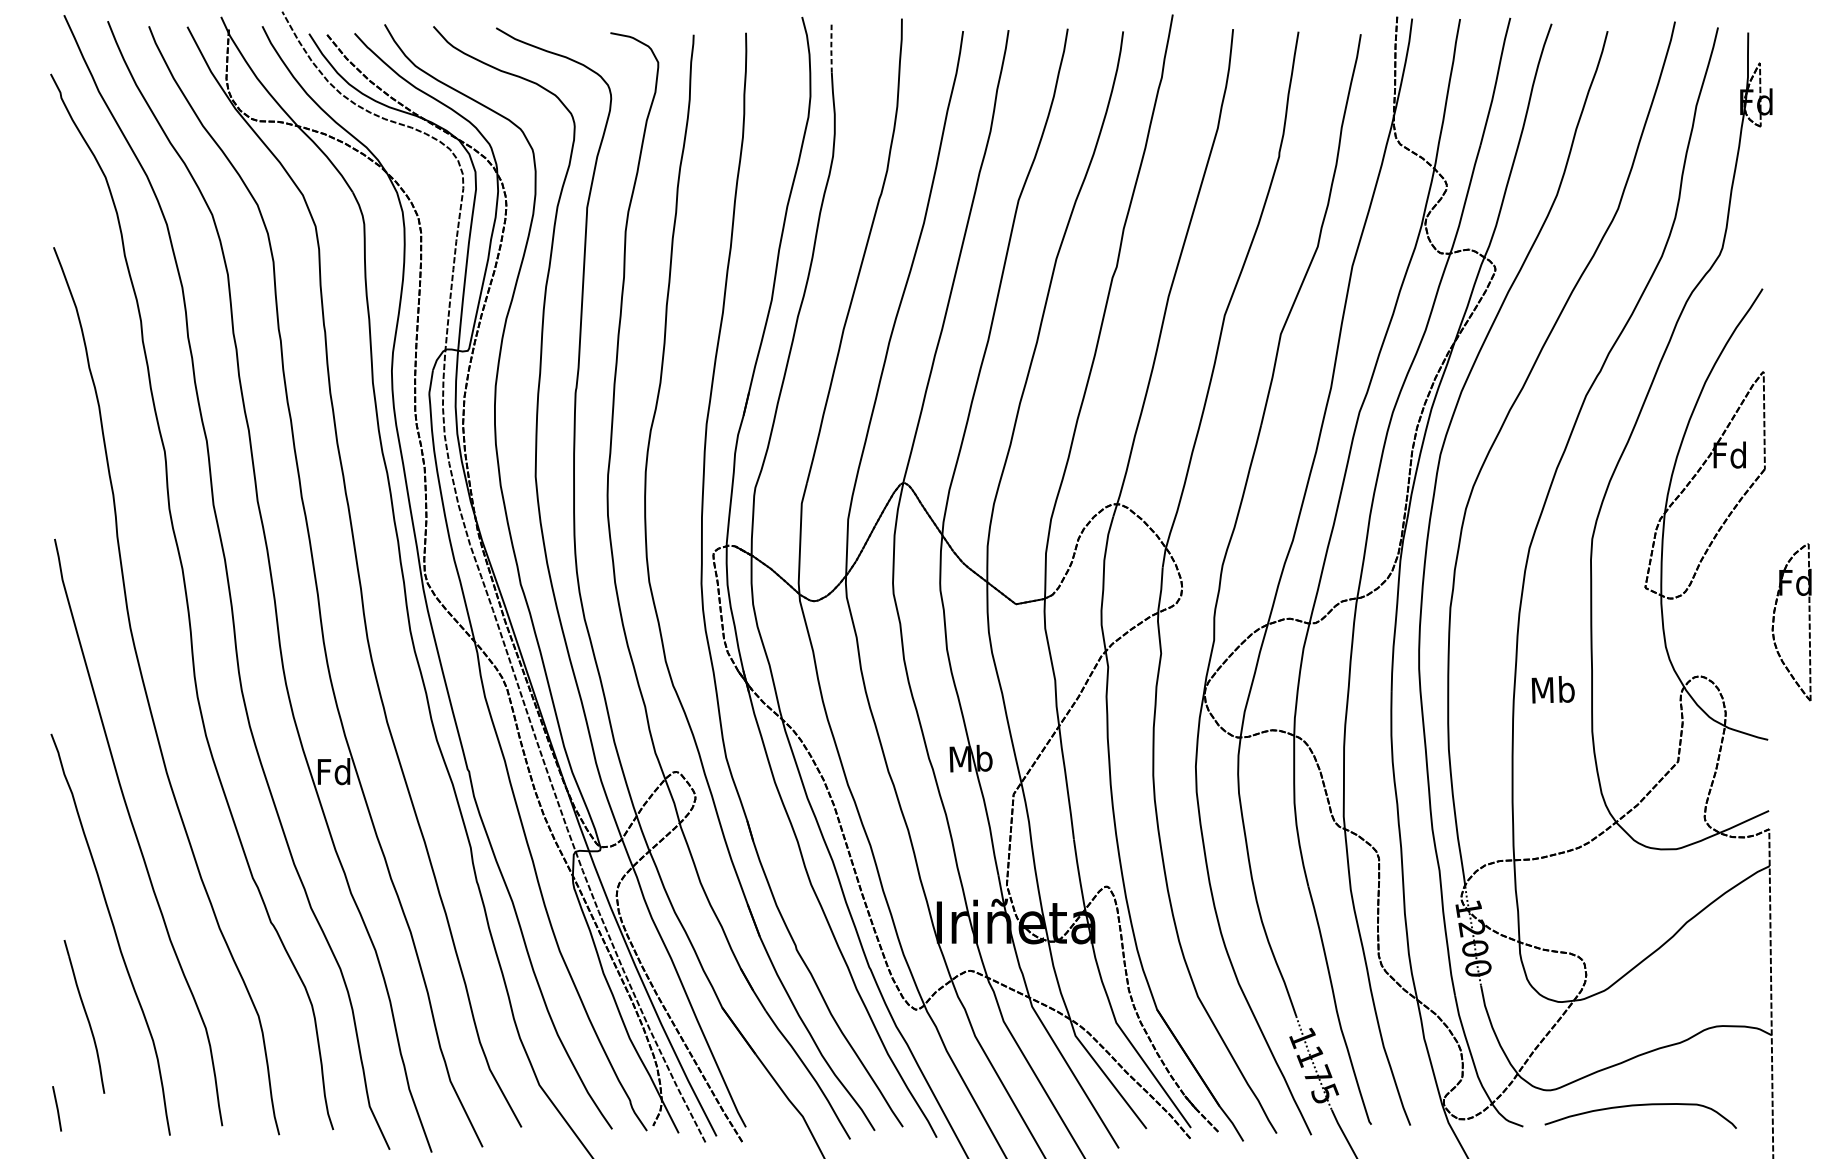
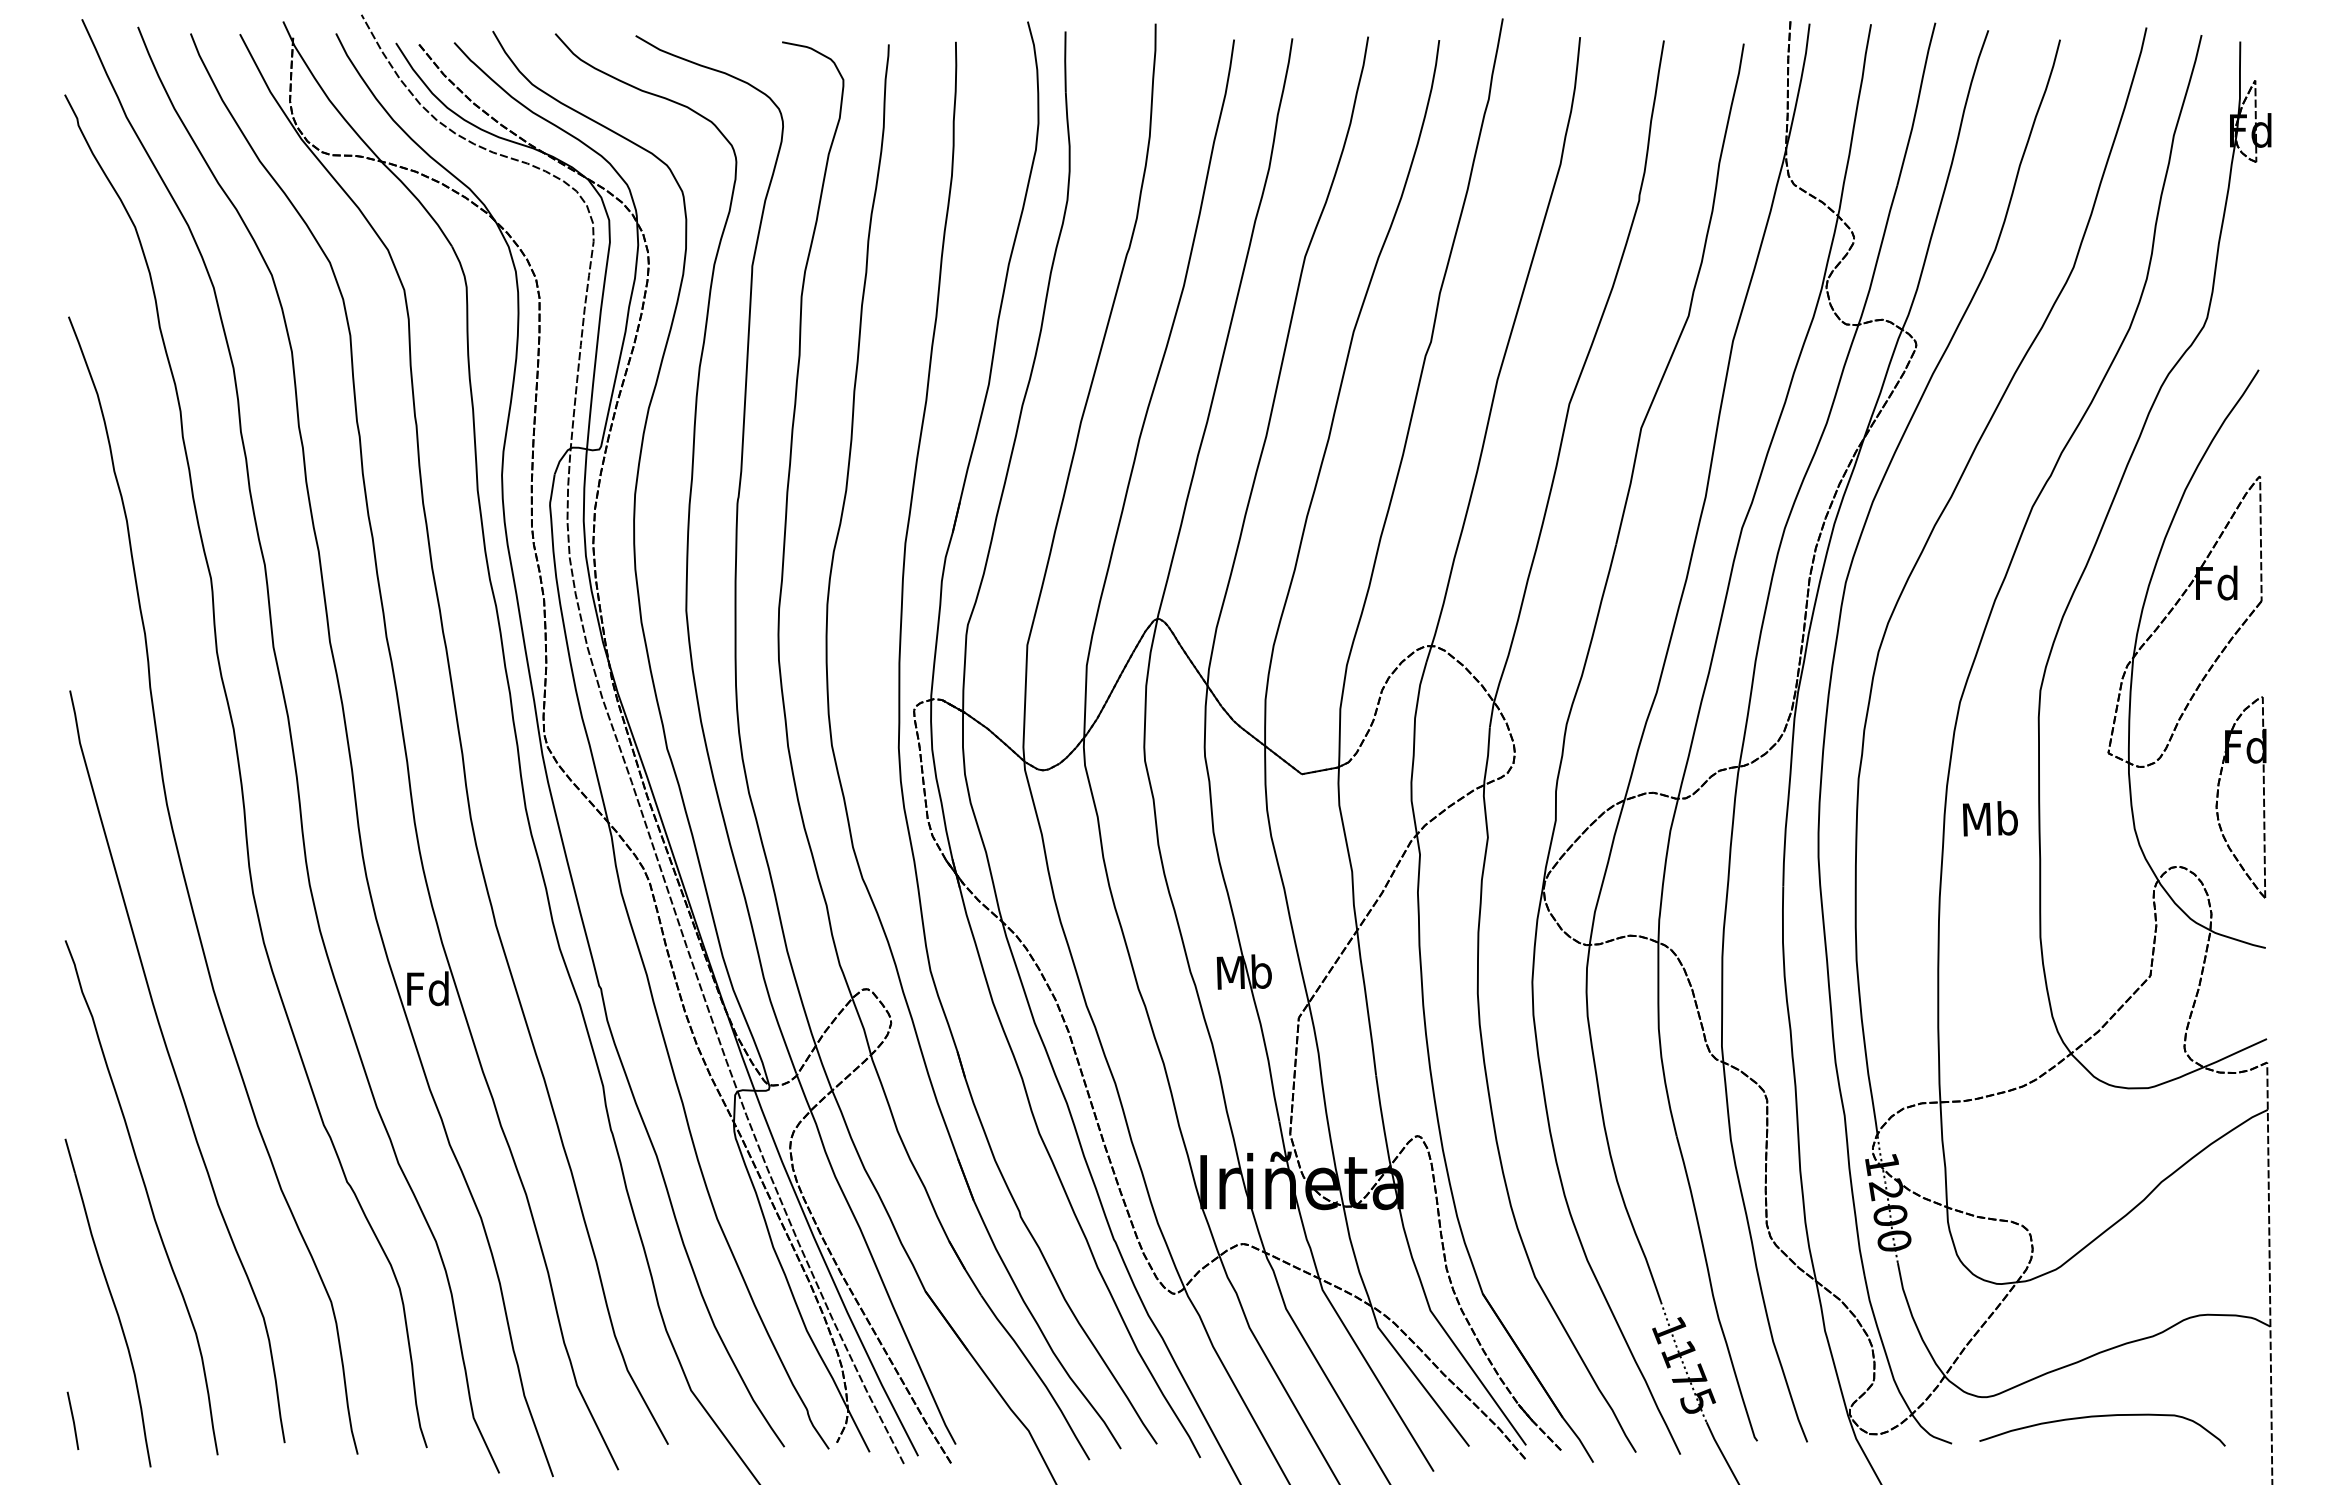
line: (831, 48) -> (1065, 62), dashed -> solid
part: (1774, 622) -> (2218, 797), moved
text: (1553, 689) -> (1990, 818), moved
part: (84, 1016) -> (107, 1302), size x1.67

